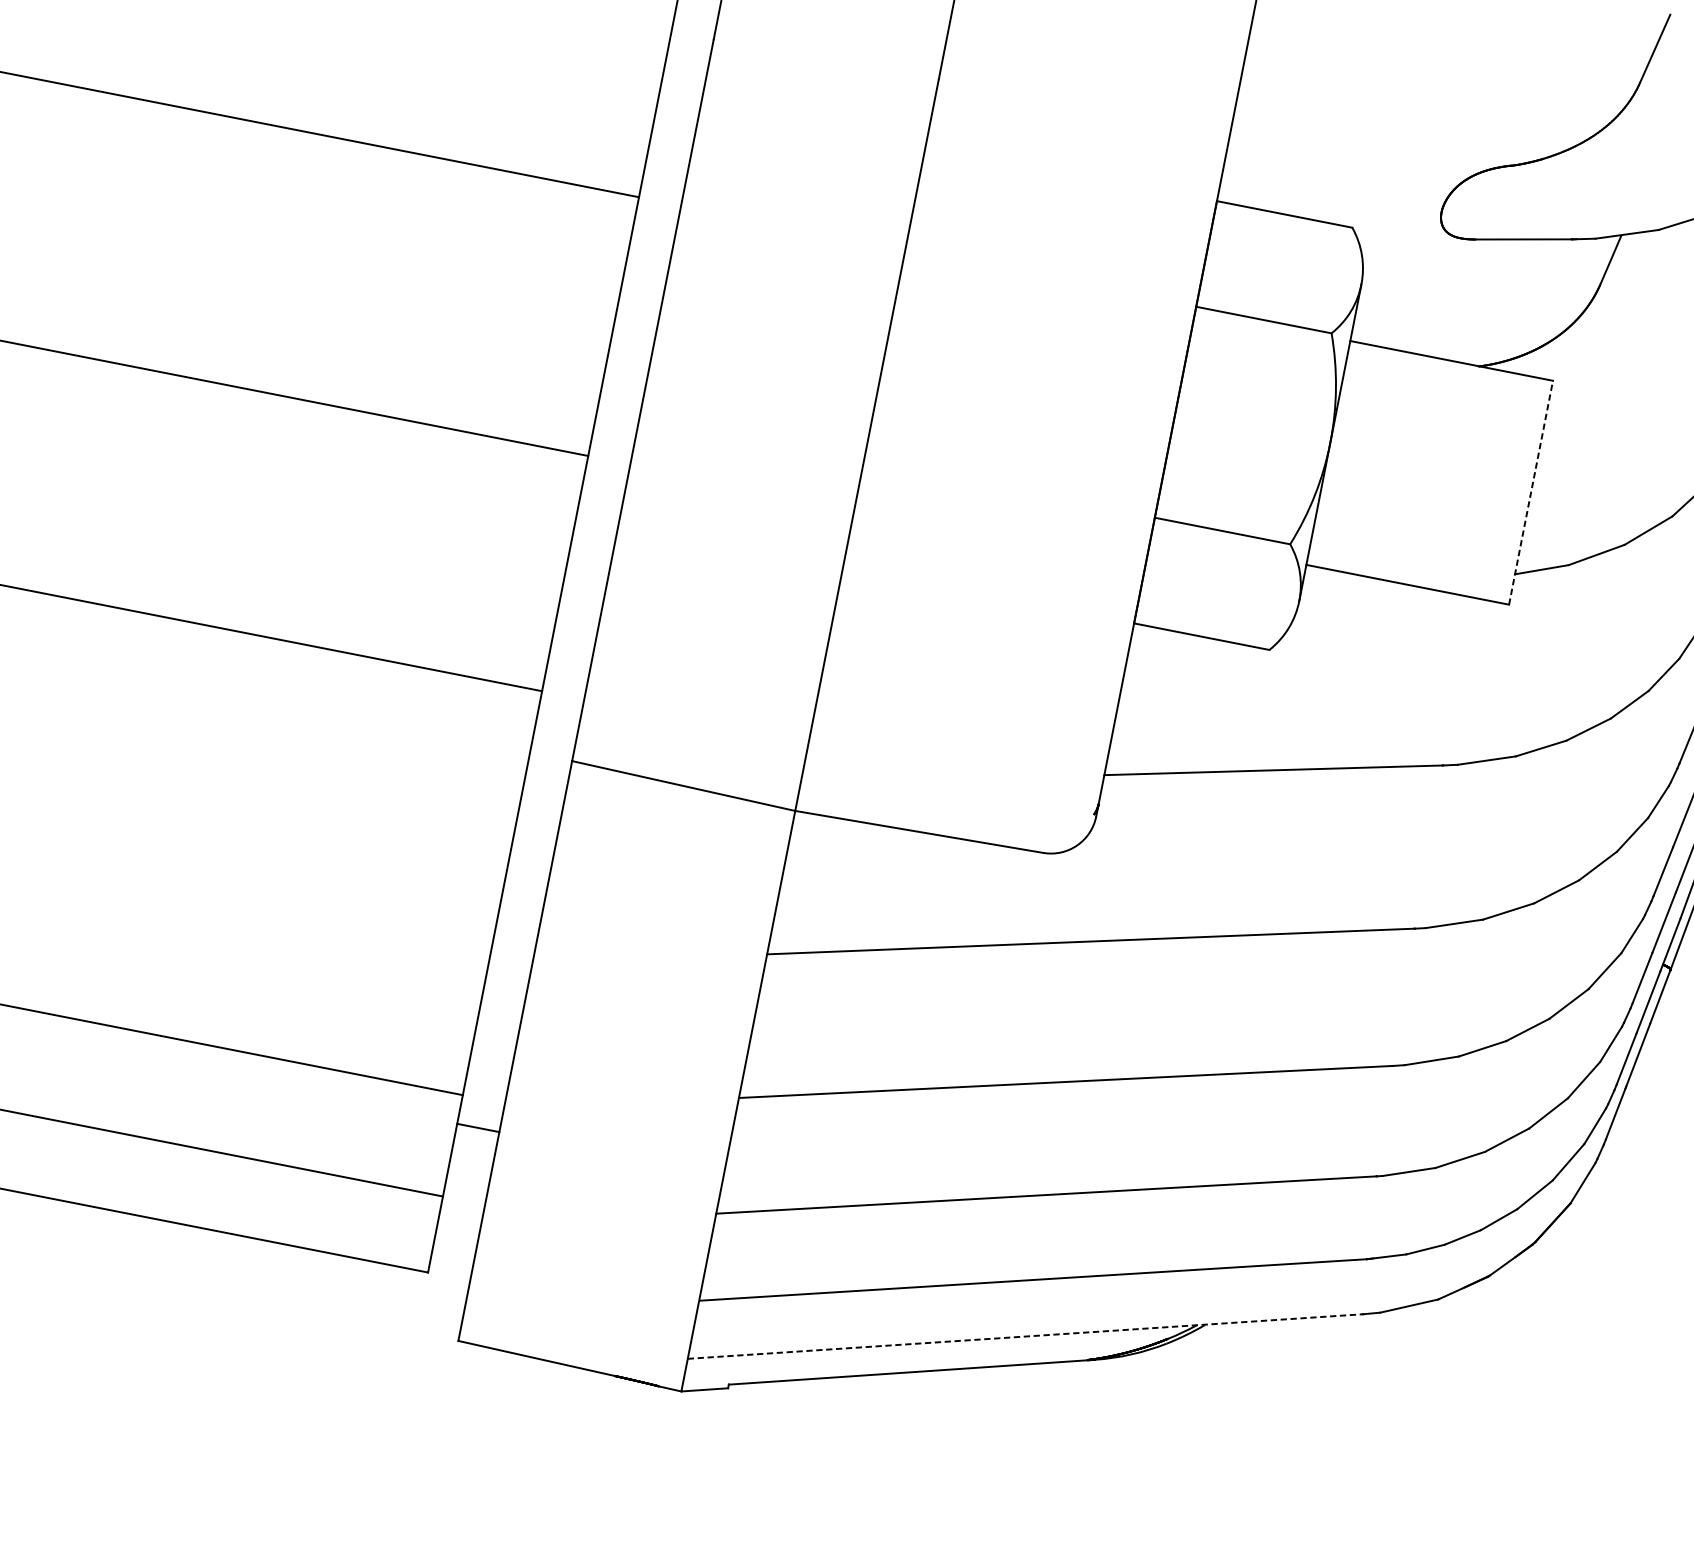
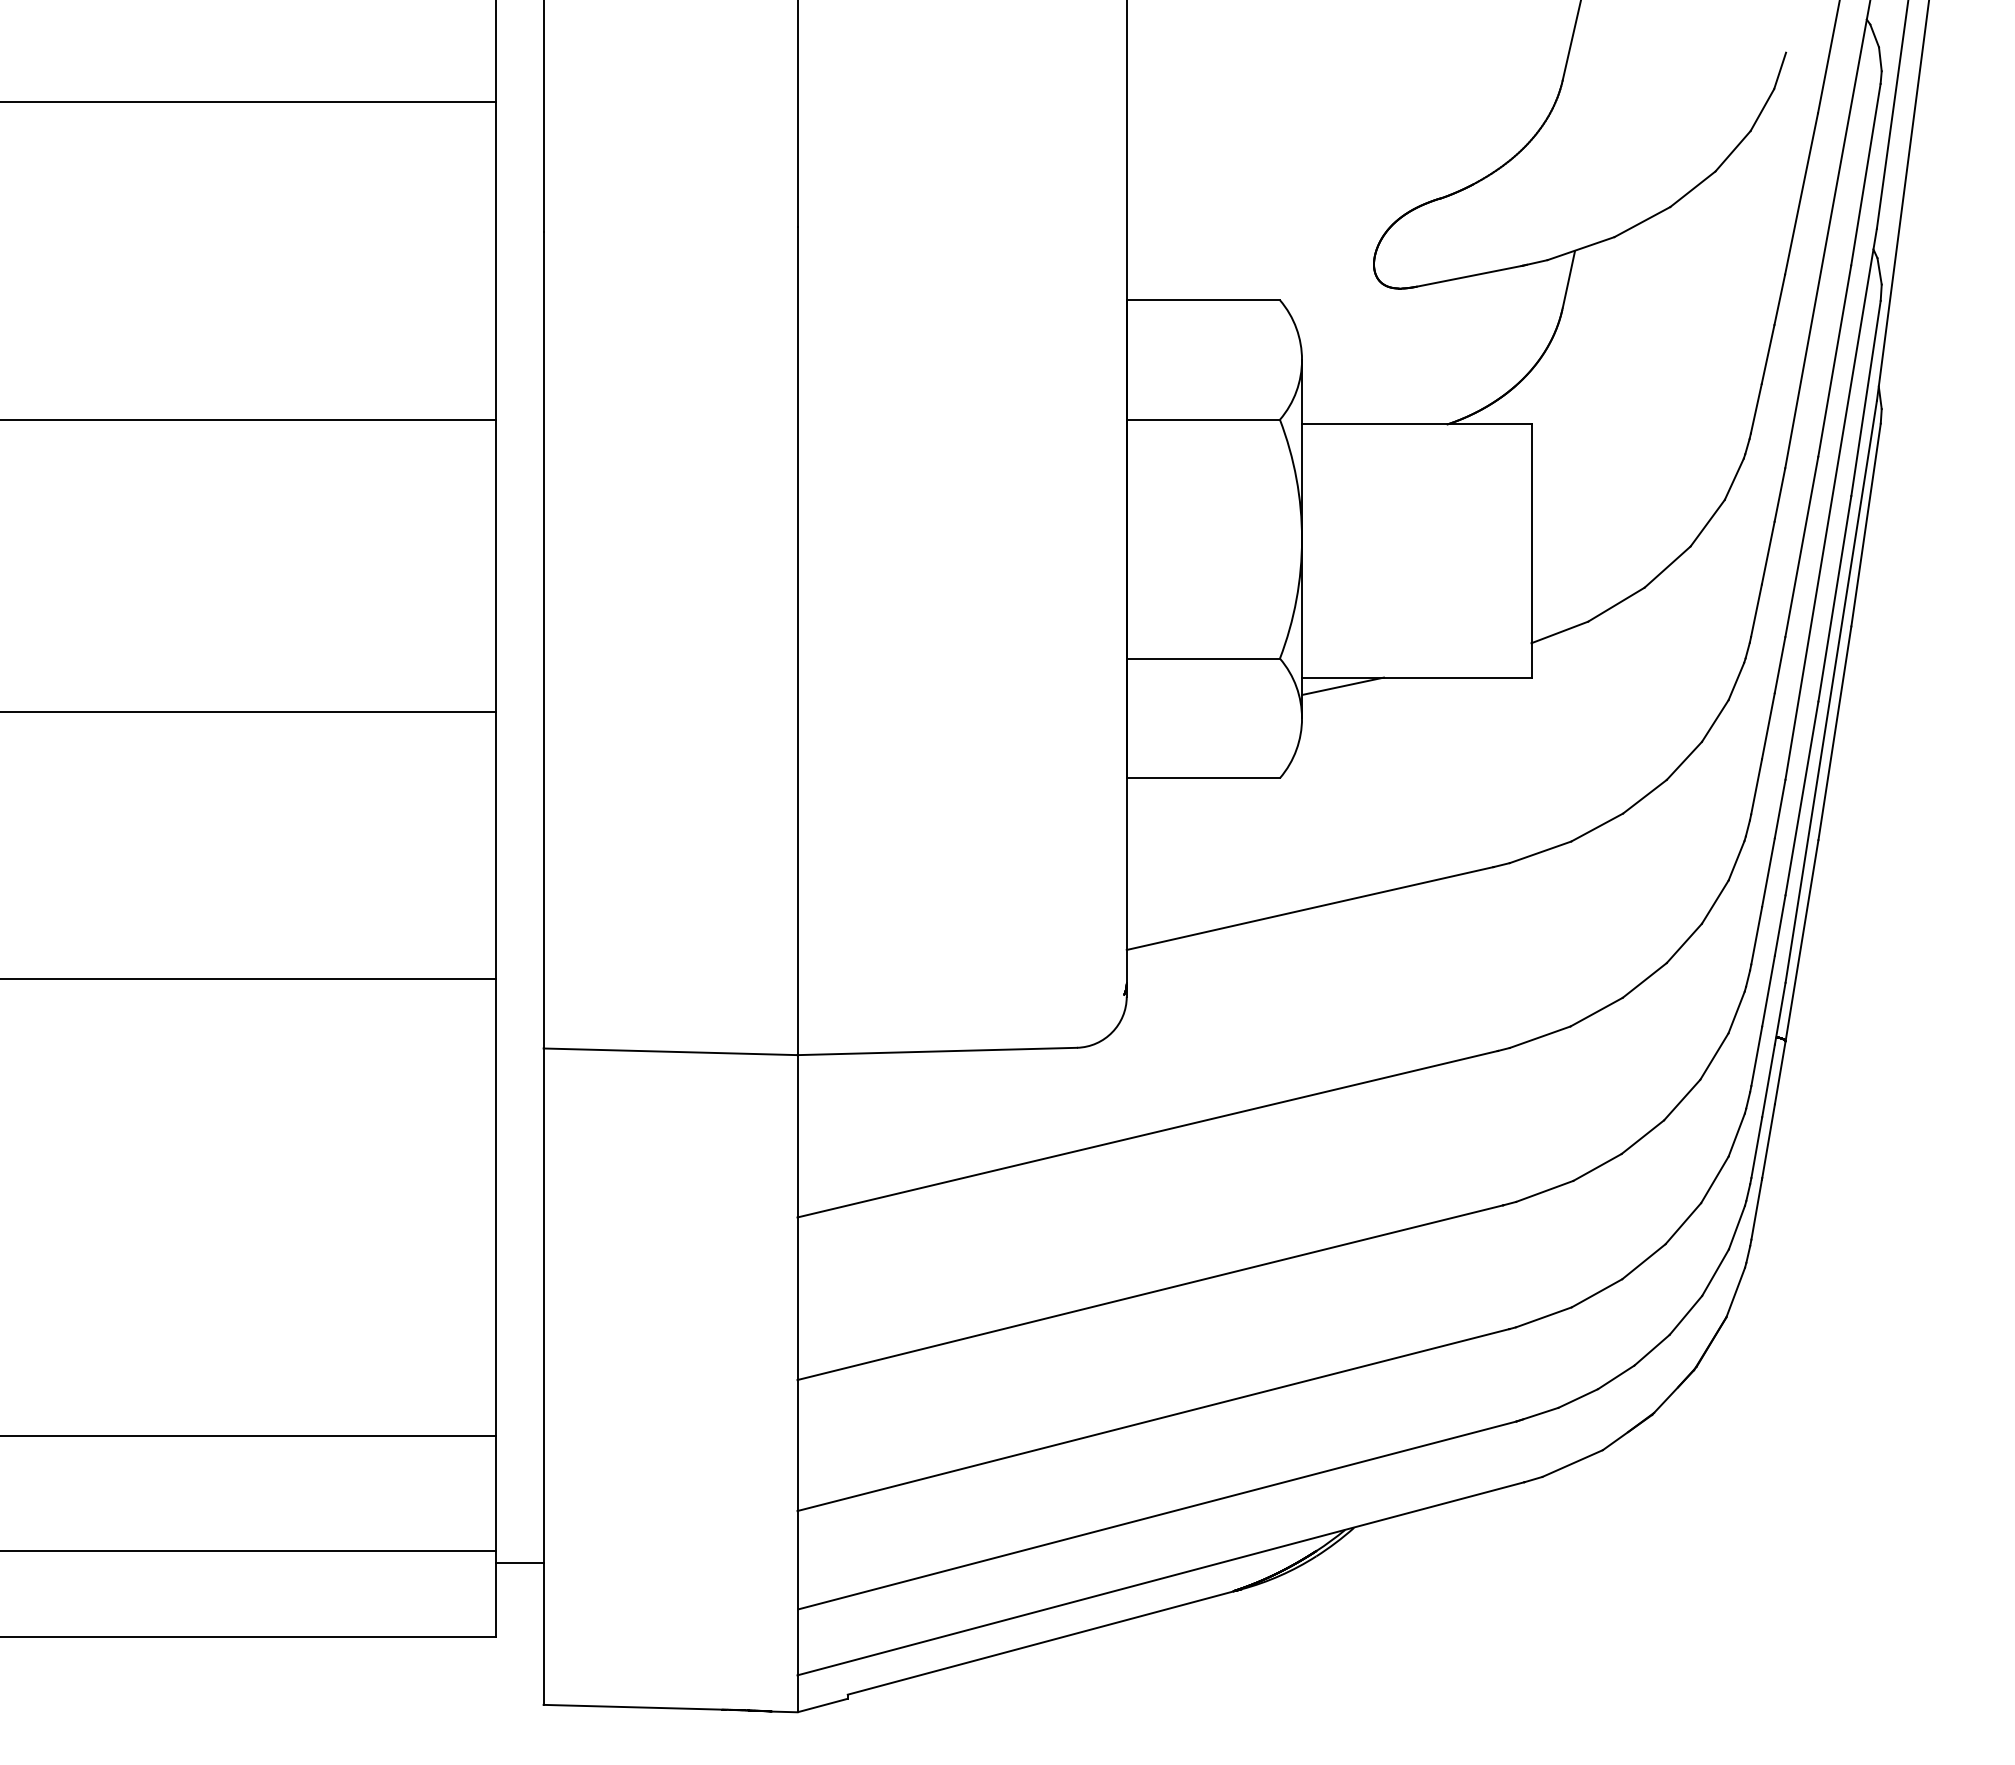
line: (1531, 492) -> (1531, 550), dashed -> solid
line: (1340, 579) -> (1342, 686), added
line: (478, 1127) -> (519, 1563), moved
line: (1025, 1336) -> (1160, 1578), dashed -> solid

